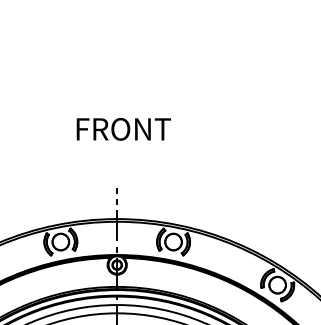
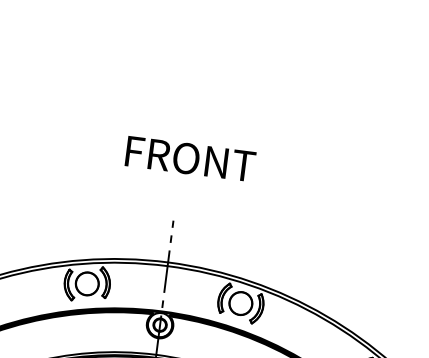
text: (123, 129) -> (190, 159), moved

